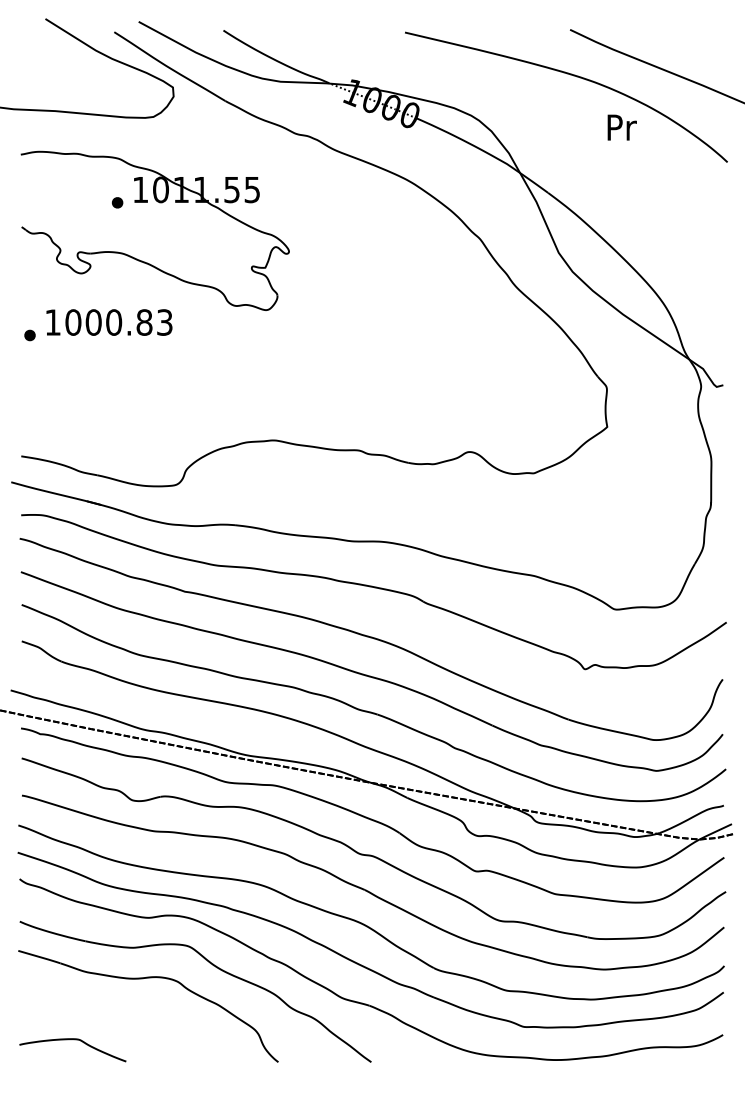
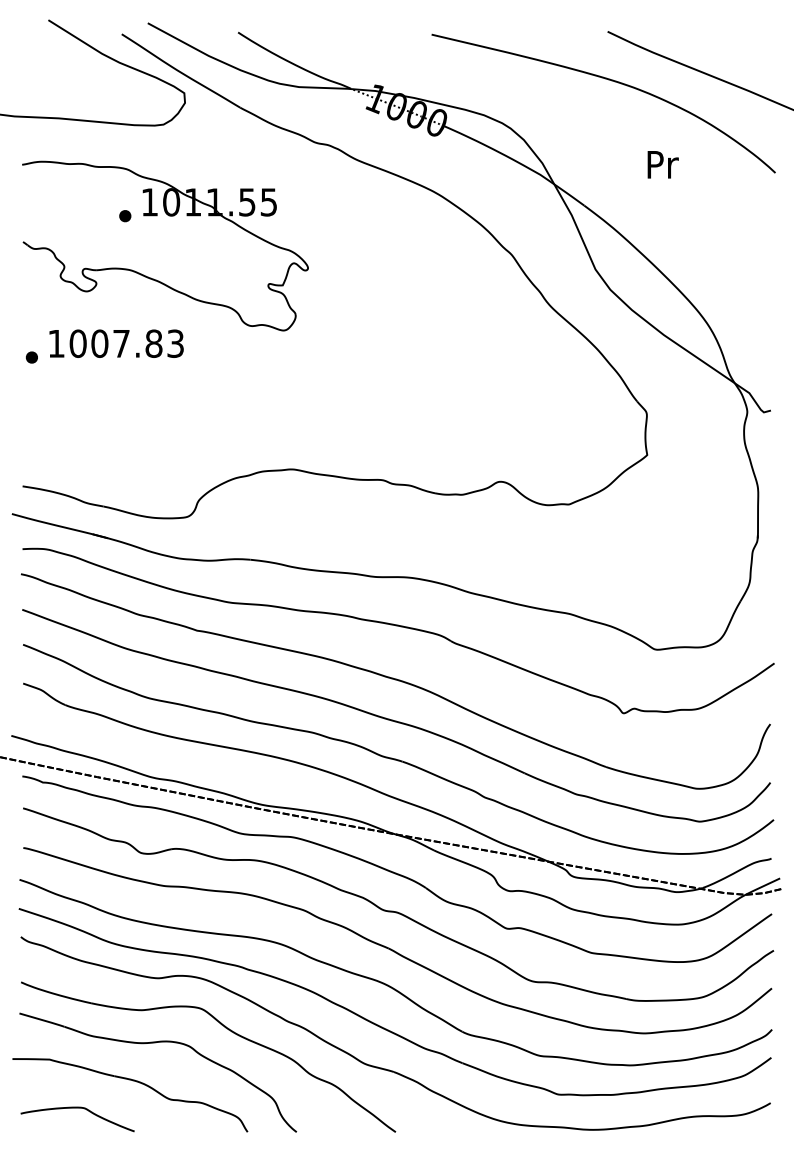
text: (621, 127) -> (662, 164), moved
text: (114, 322) -> (121, 343), 1000.83 -> 1007.83
part: (123, 1014) -> (131, 1081), added

